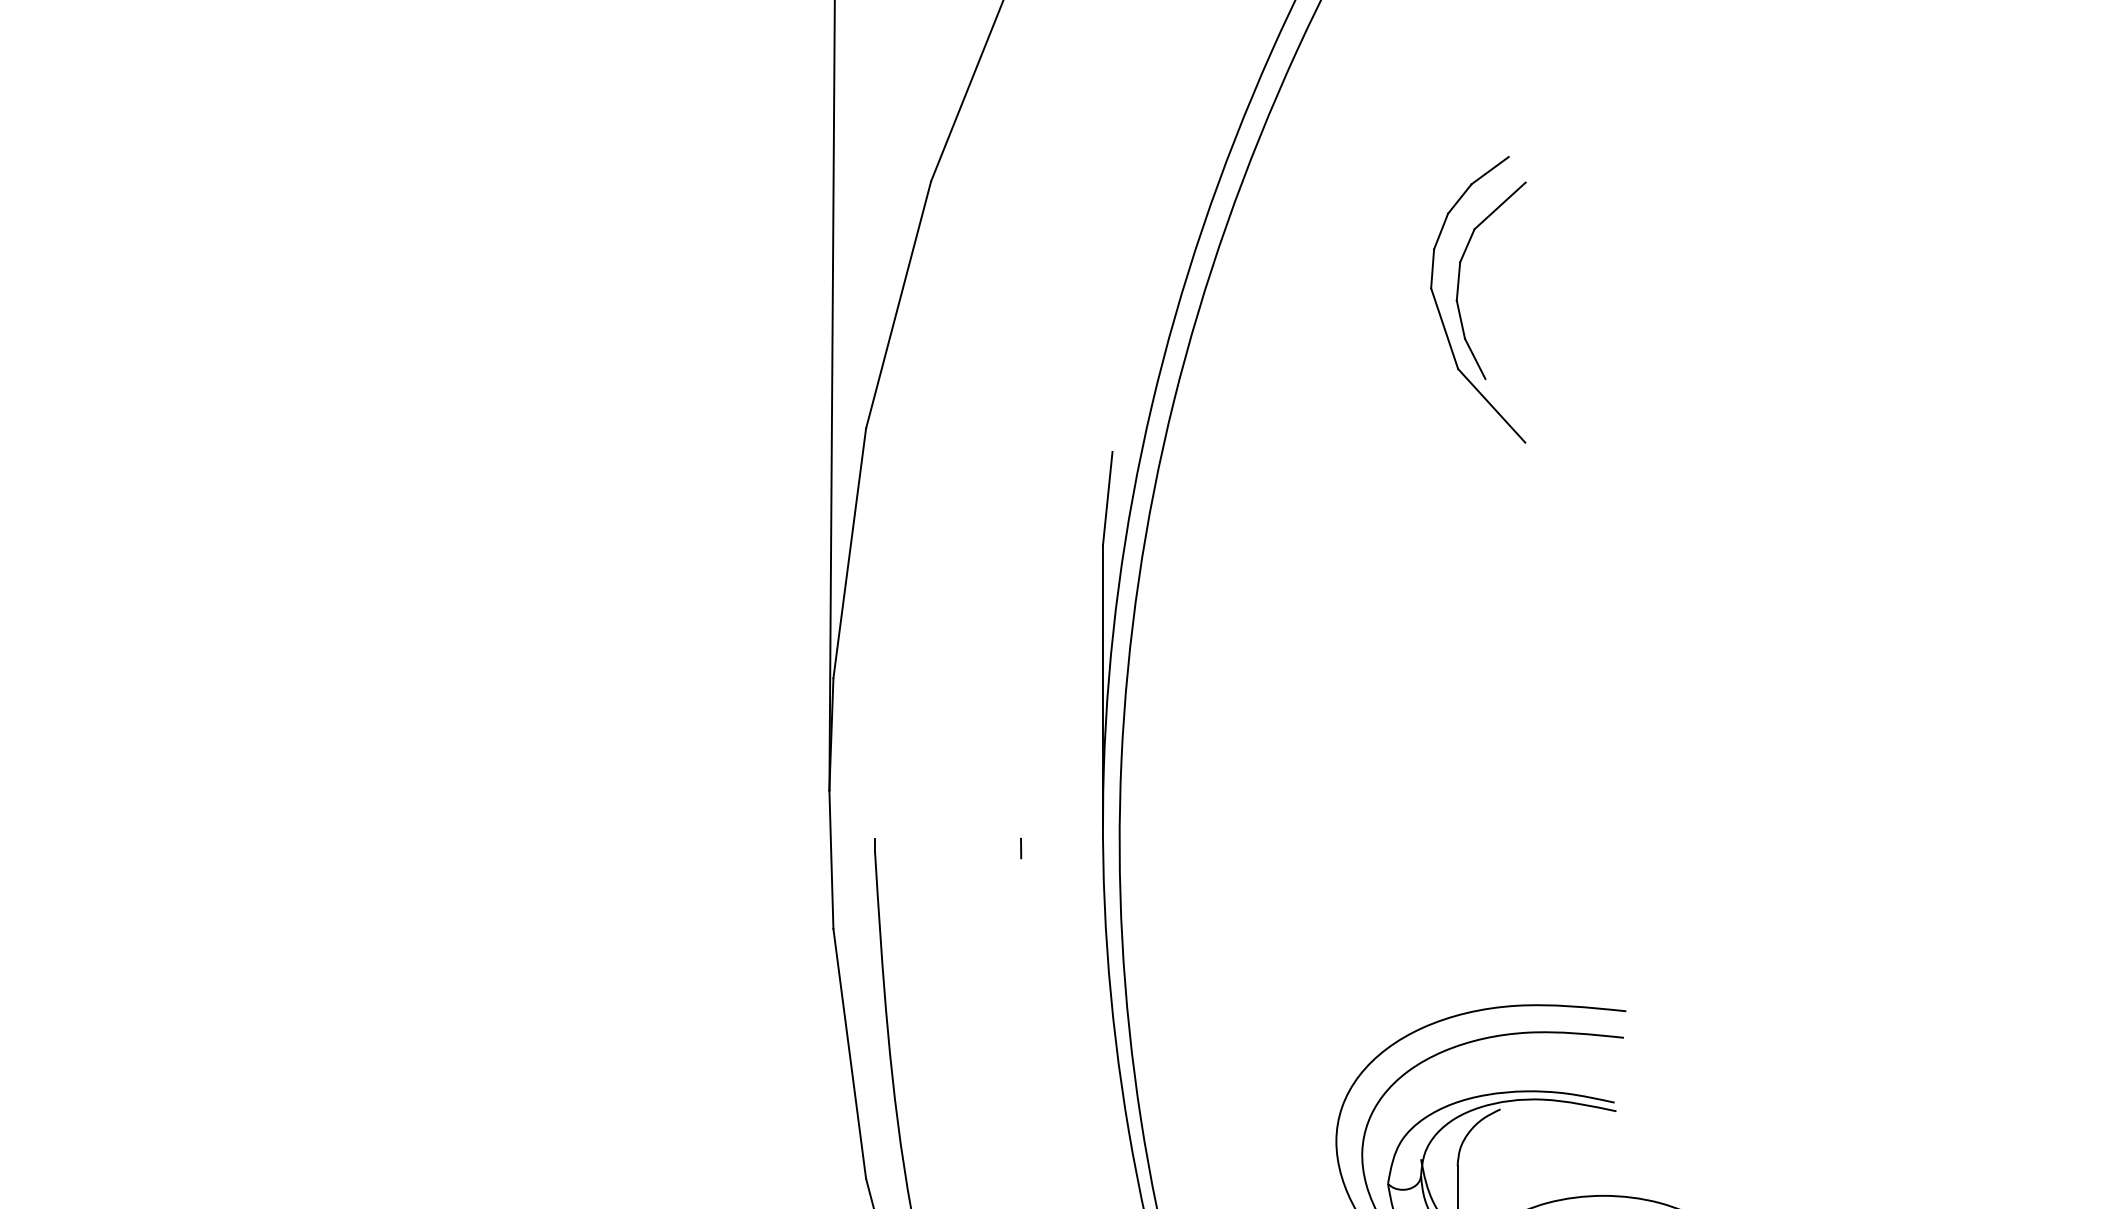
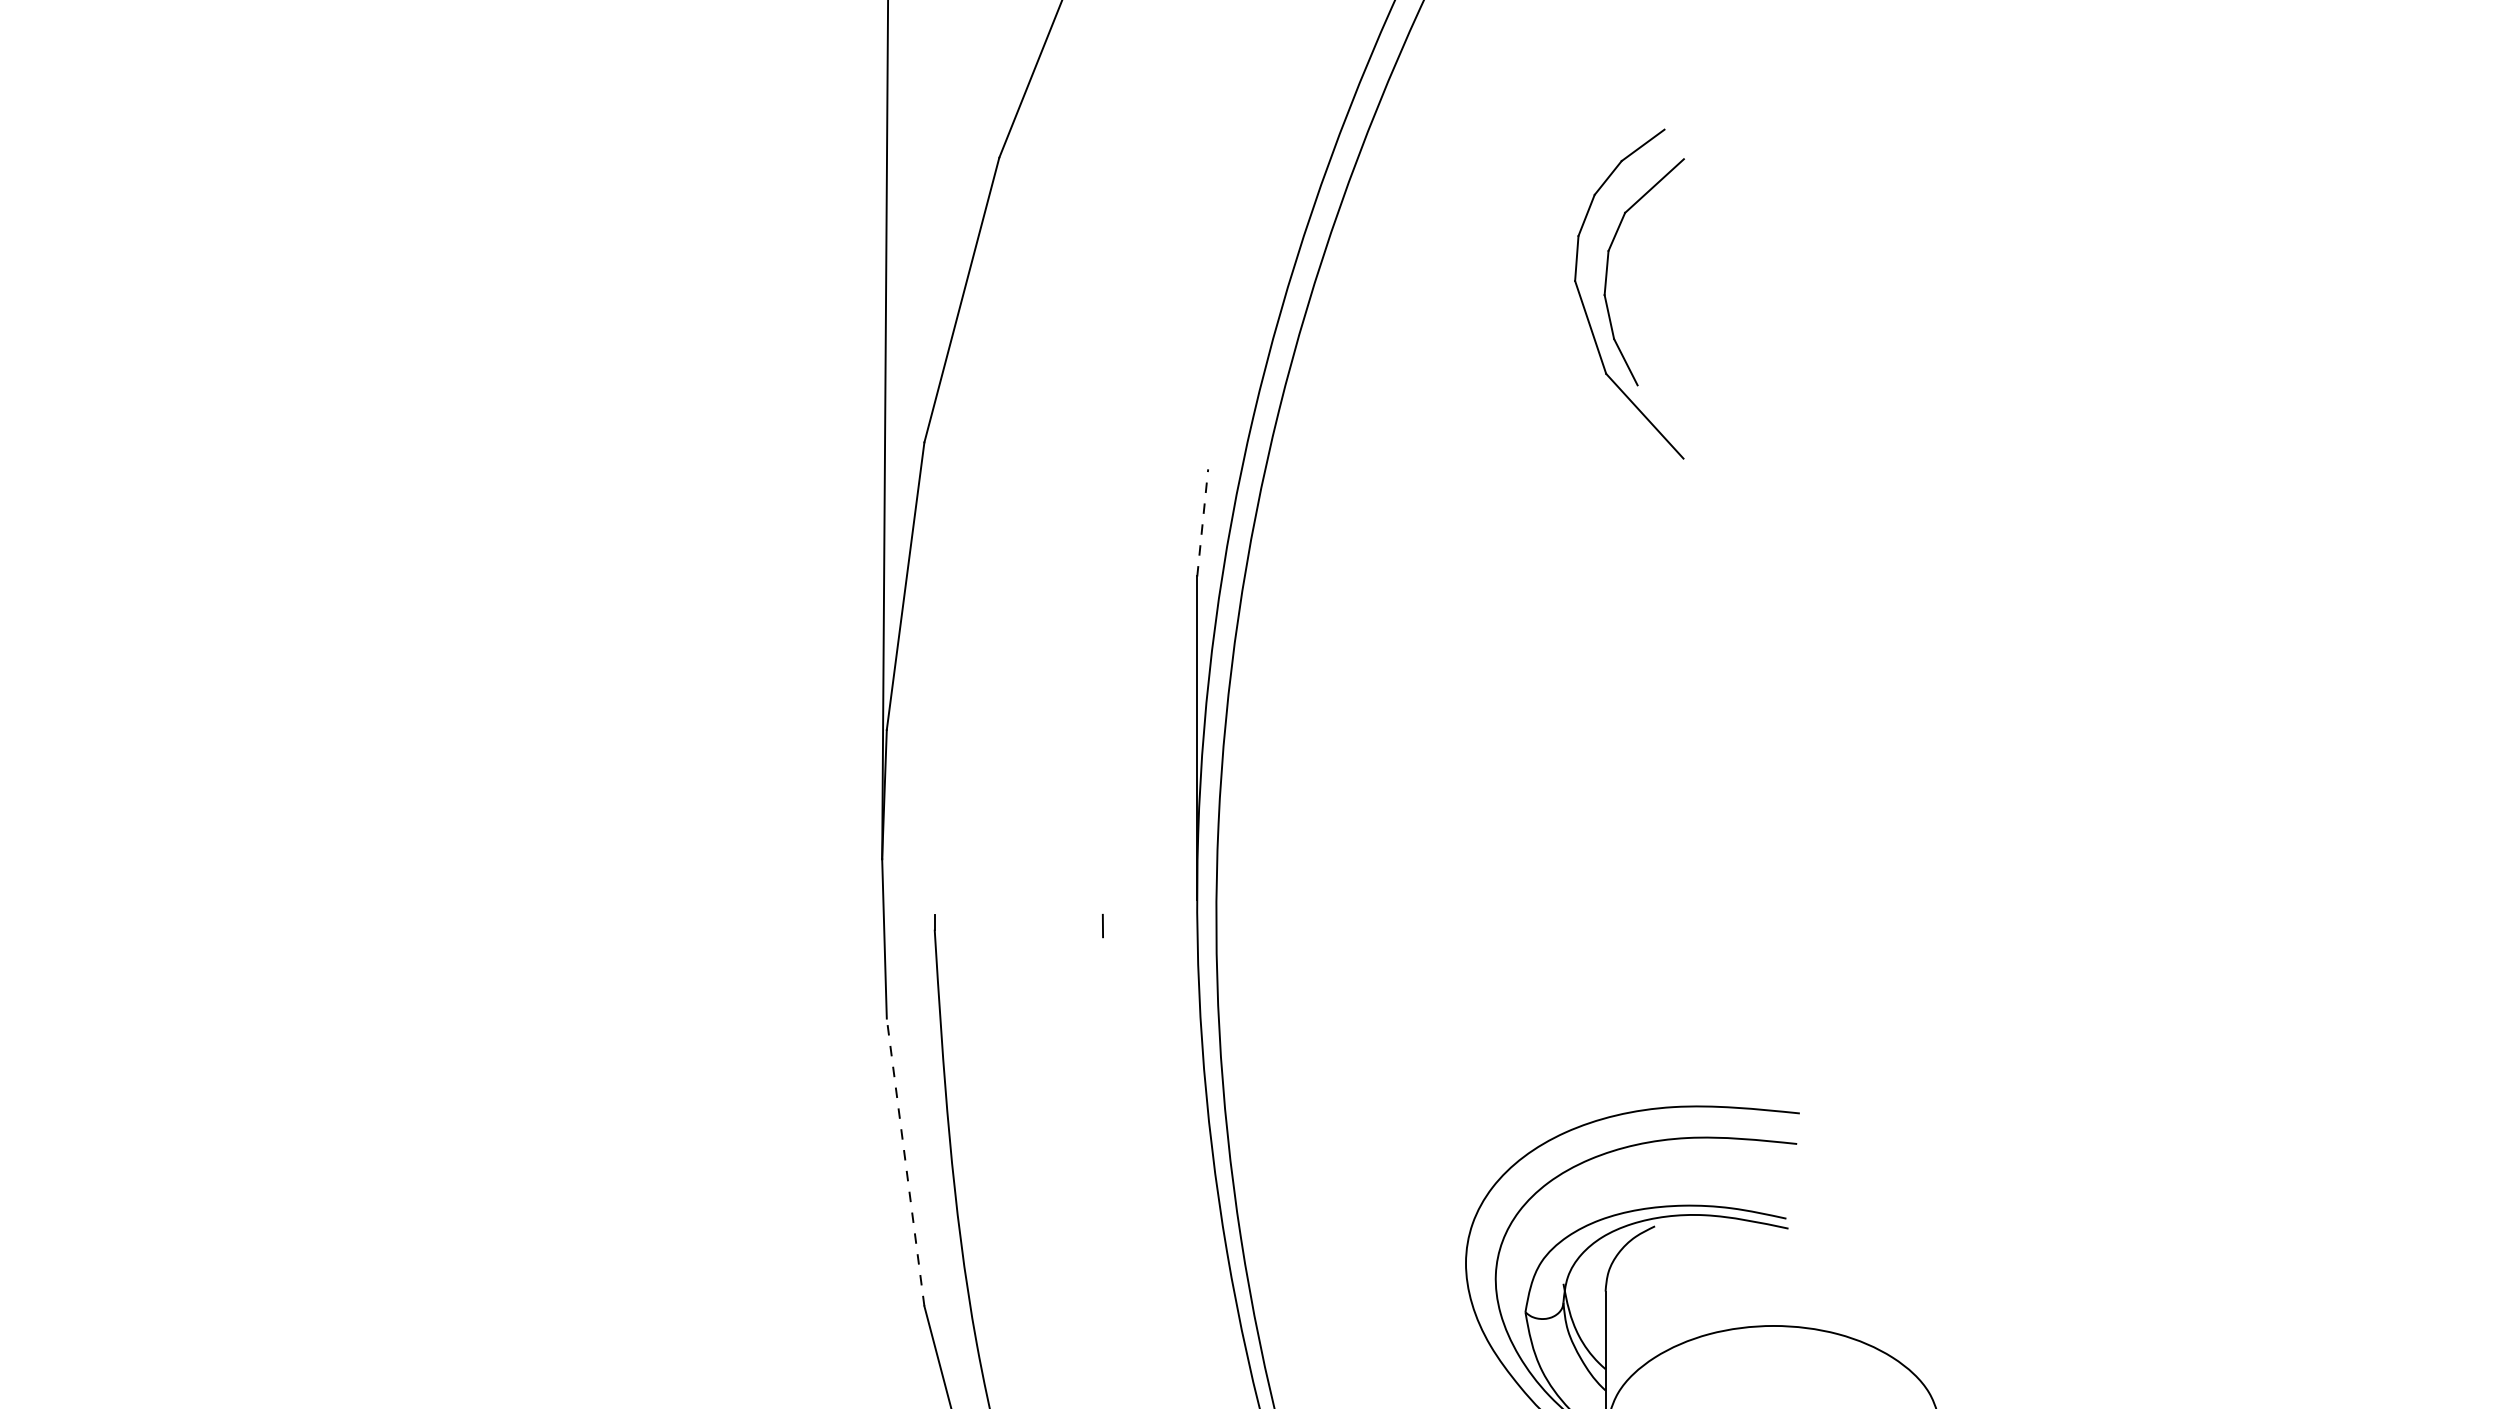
line: (1107, 498) -> (1202, 522), solid -> dashed
line: (849, 1053) -> (905, 1161), solid -> dashed

